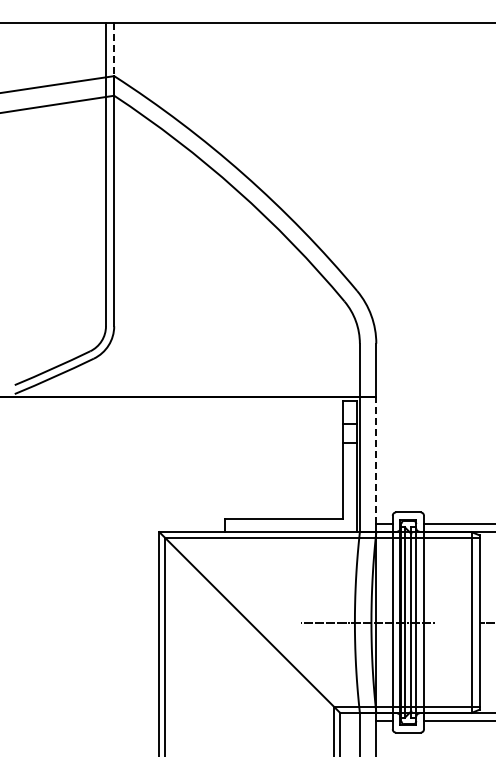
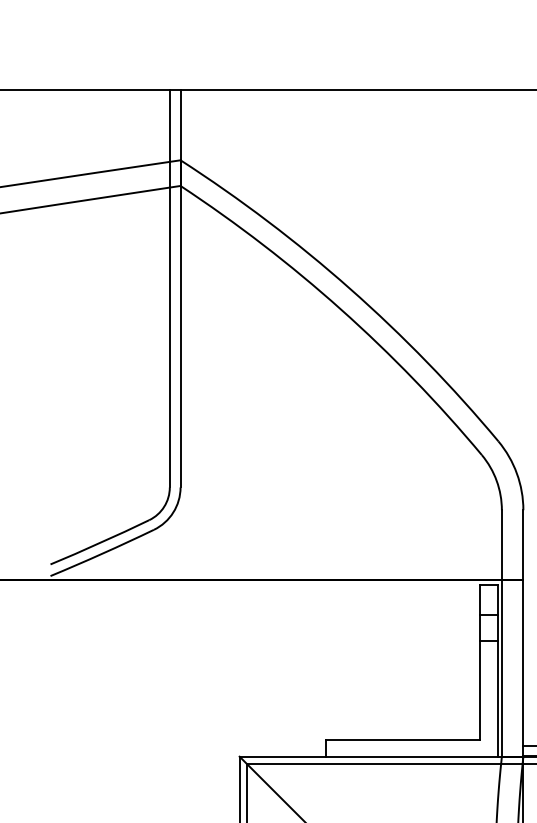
line: (114, 49) -> (180, 125), dashed -> solid
line: (376, 460) -> (523, 662), dashed -> solid

